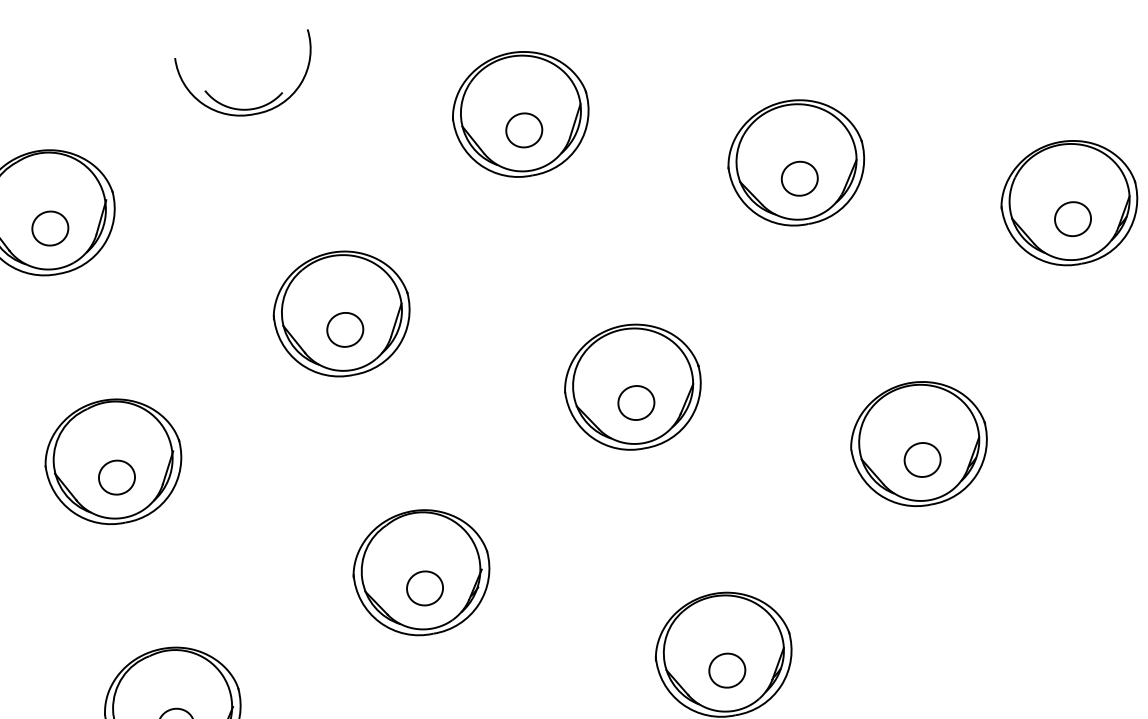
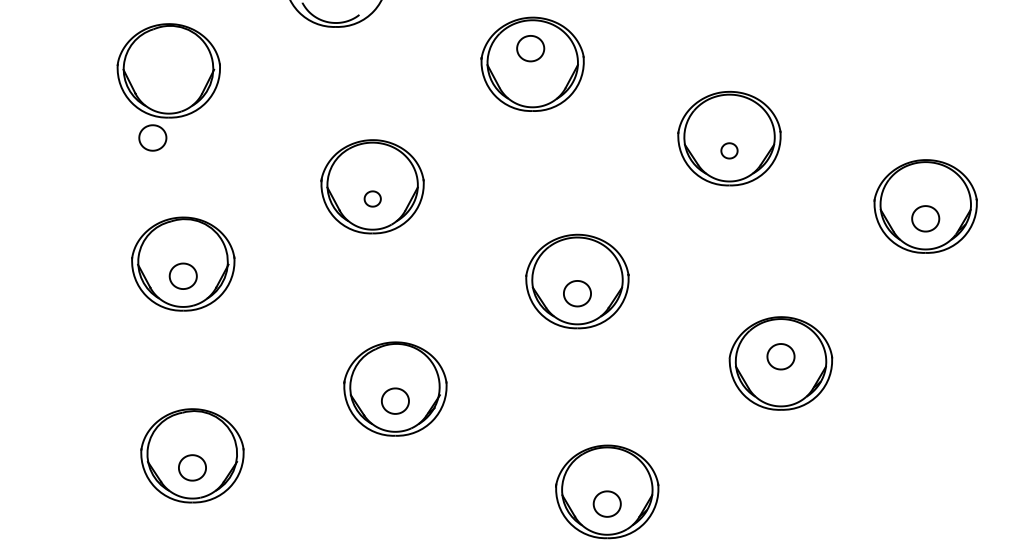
part: (524, 130) -> (530, 48), moved
part: (799, 178) -> (729, 150), size x0.6
part: (49, 228) -> (152, 137), moved
part: (345, 329) -> (372, 198), size x0.6
part: (921, 459) -> (780, 356), moved

